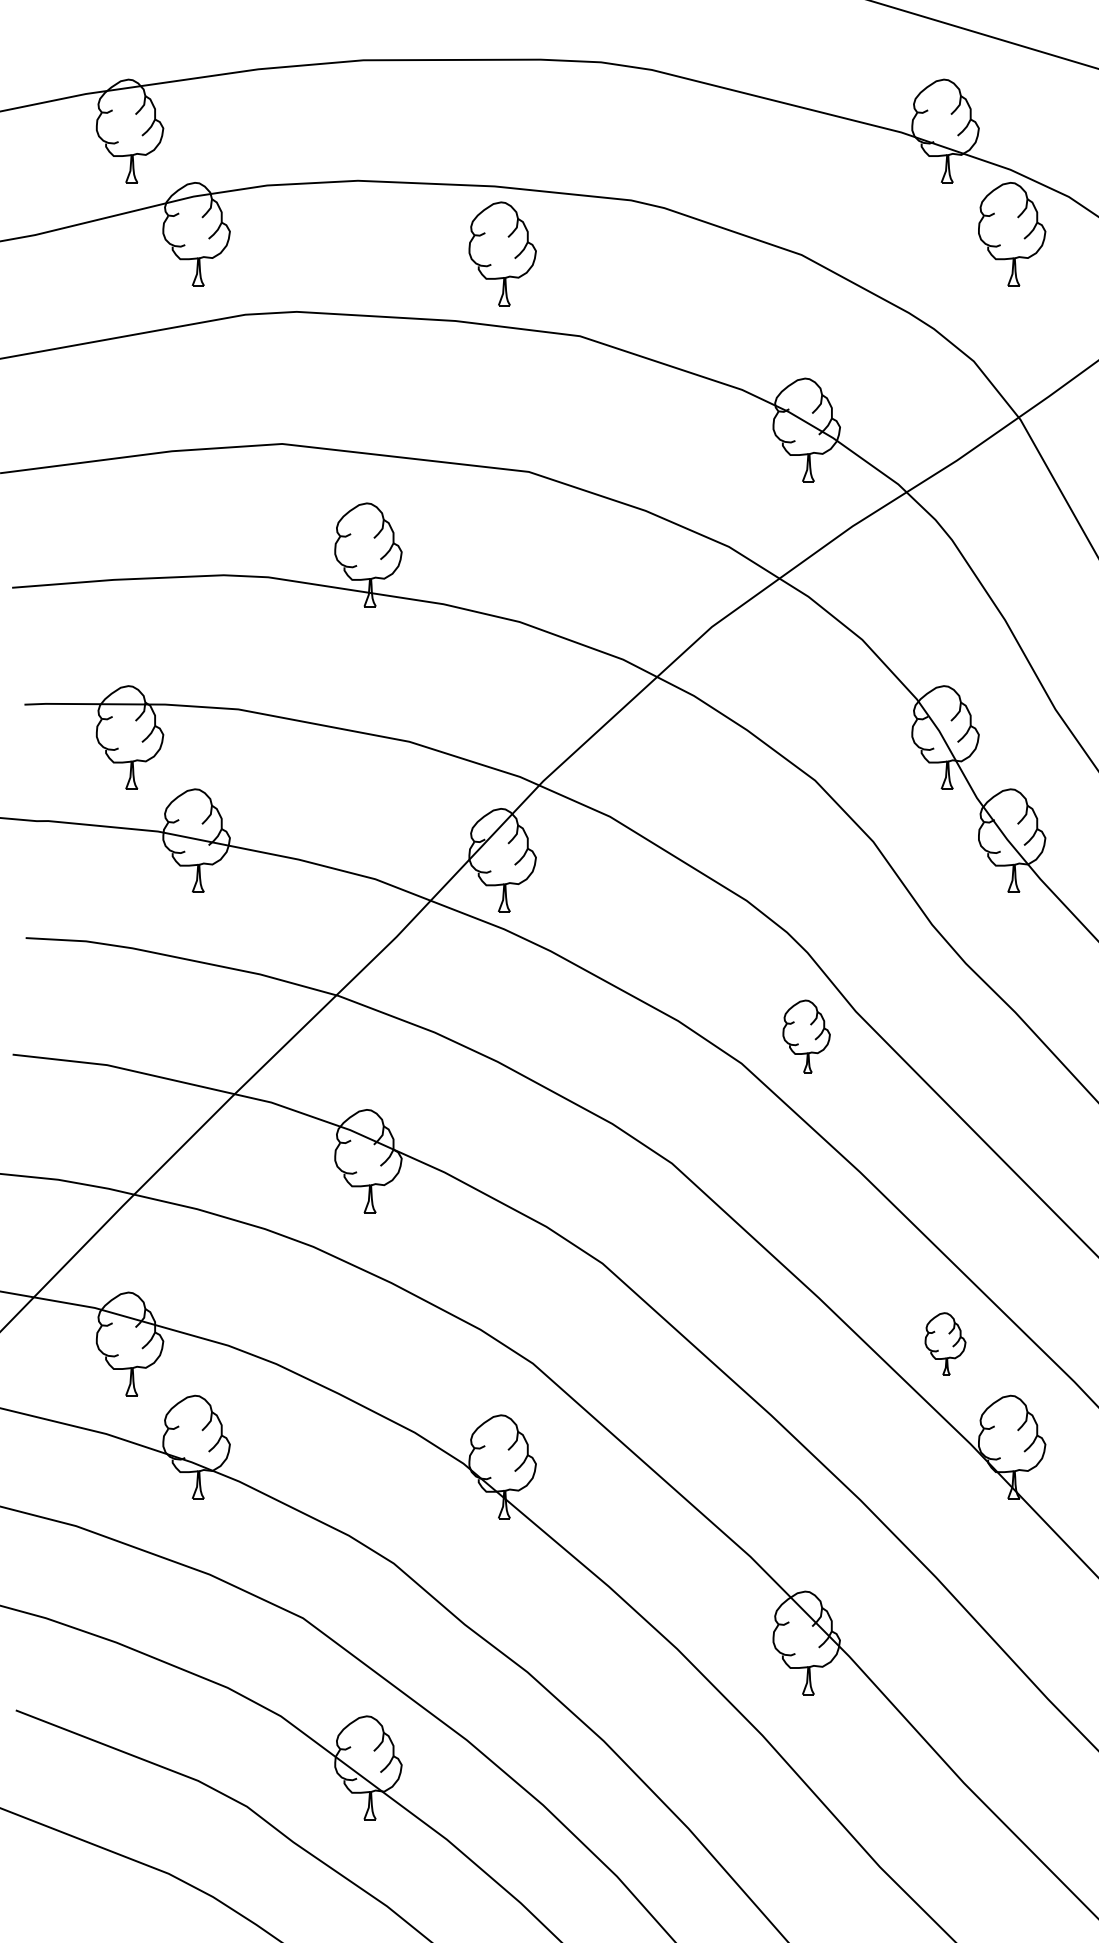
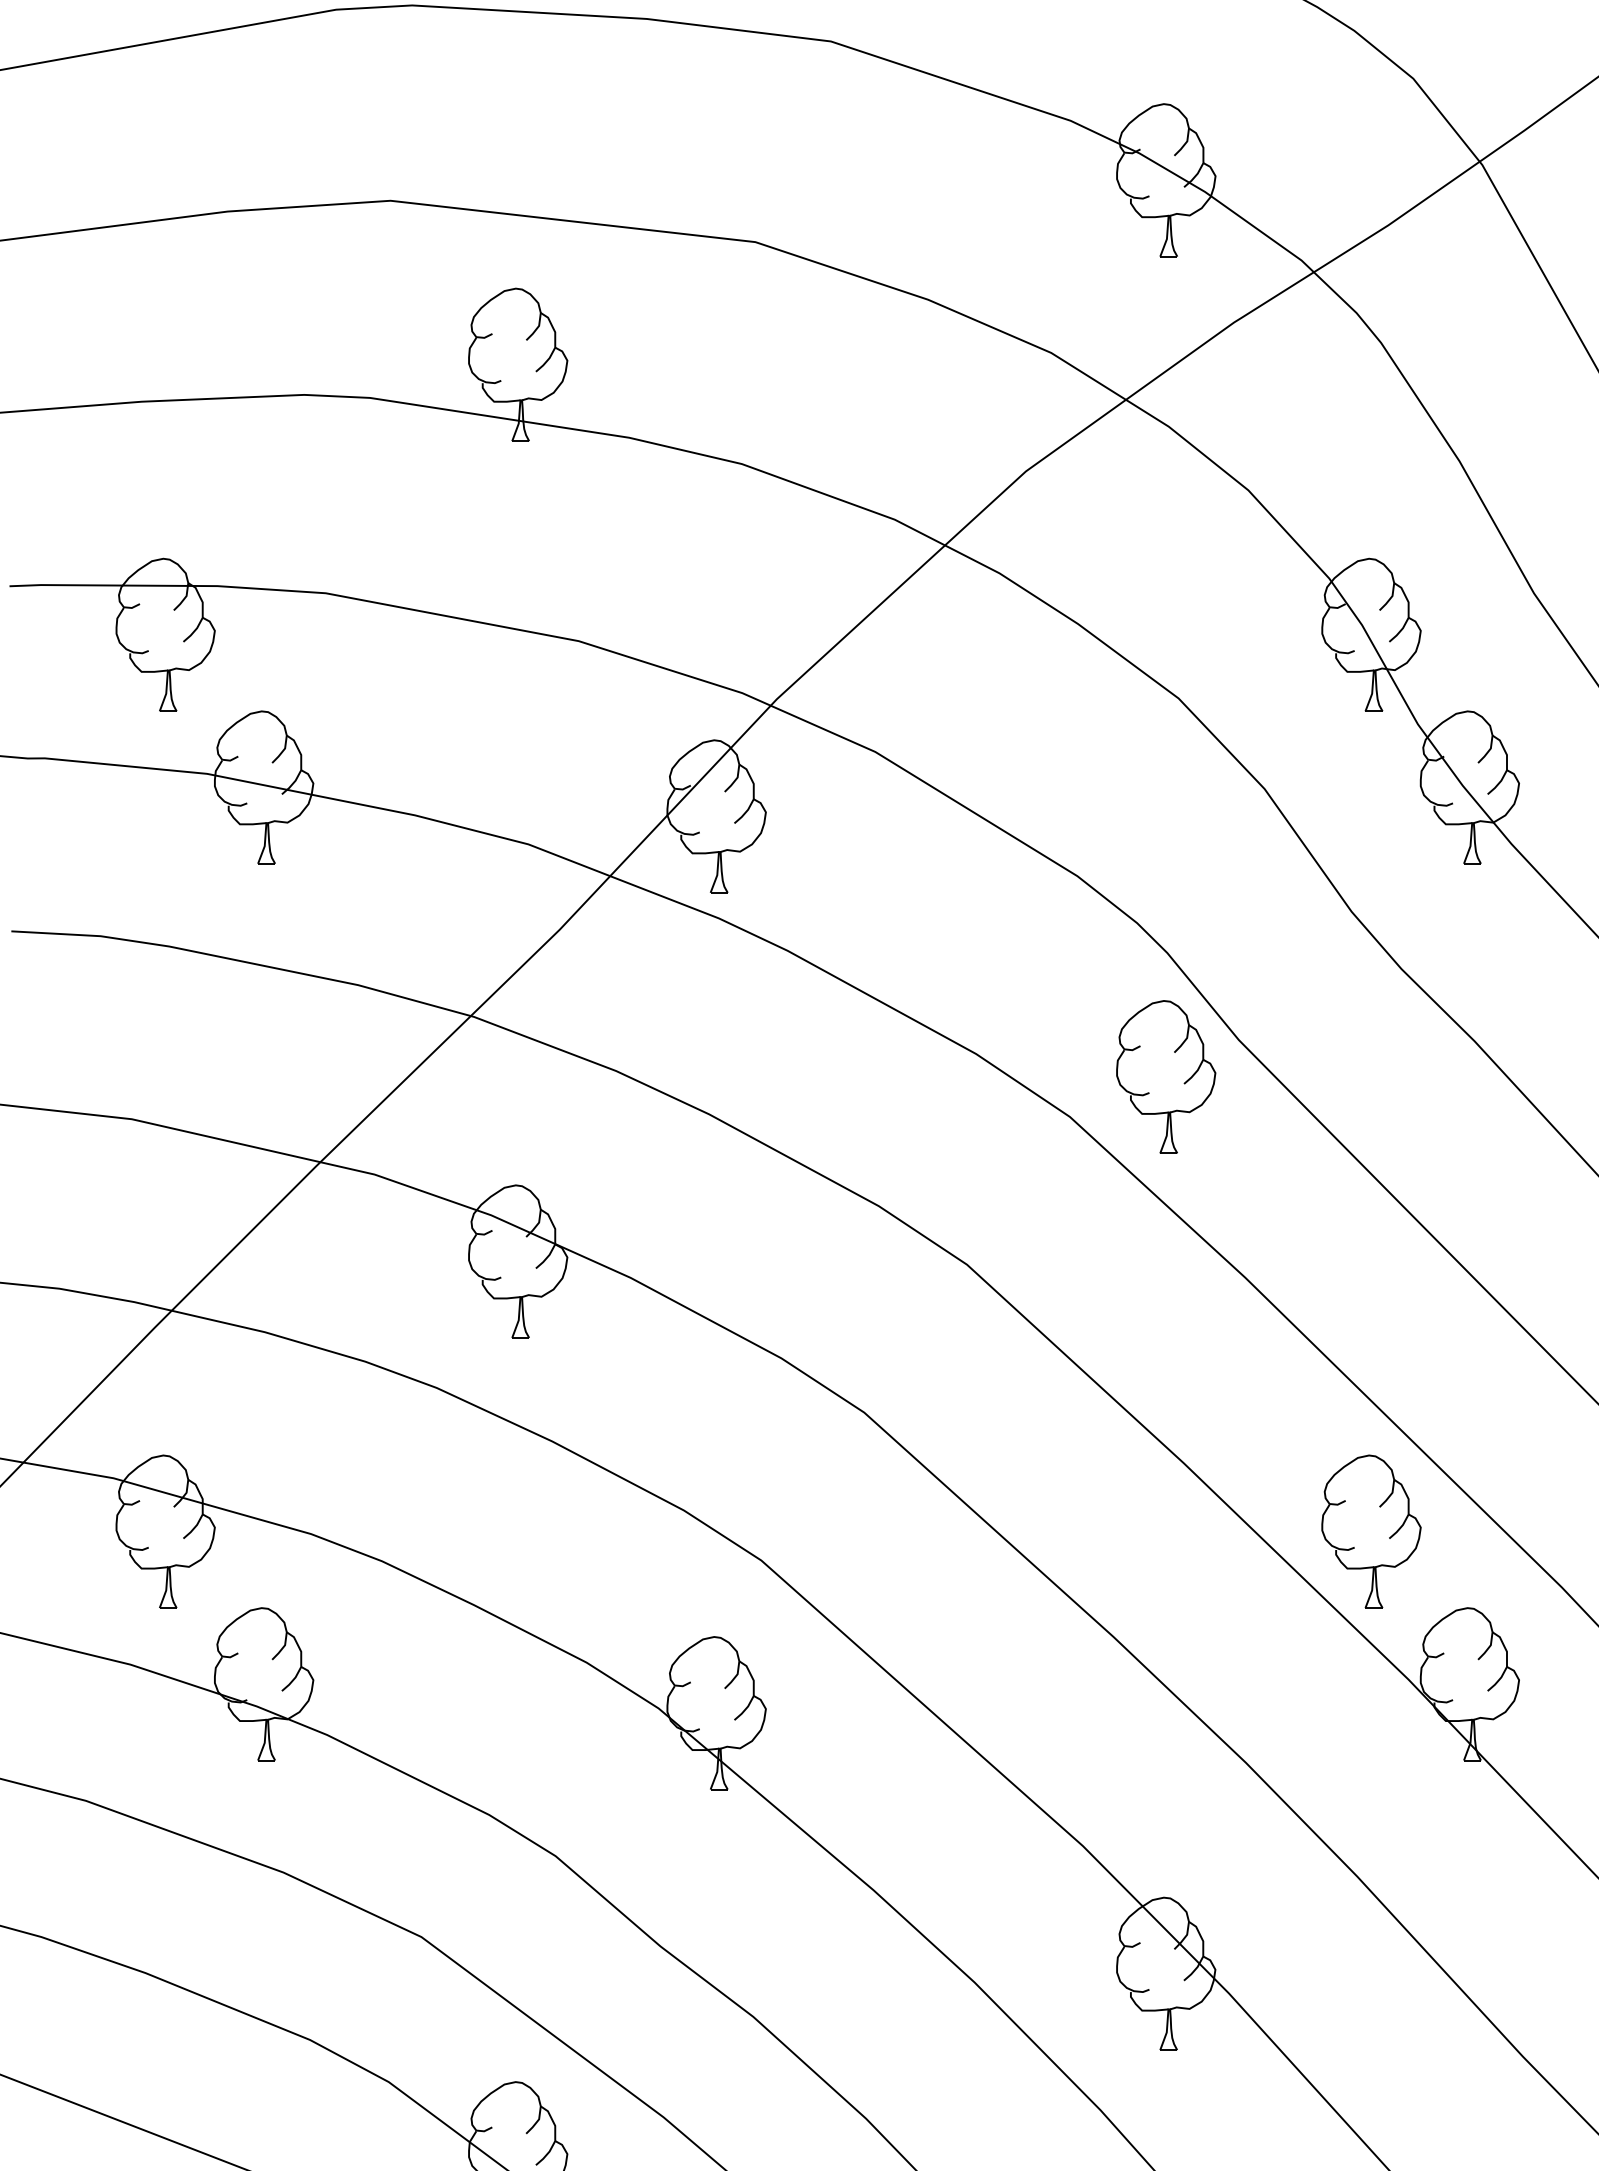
part: (806, 1036) -> (1165, 1076), size x1.43
part: (945, 1343) -> (1371, 1530), size x1.67

